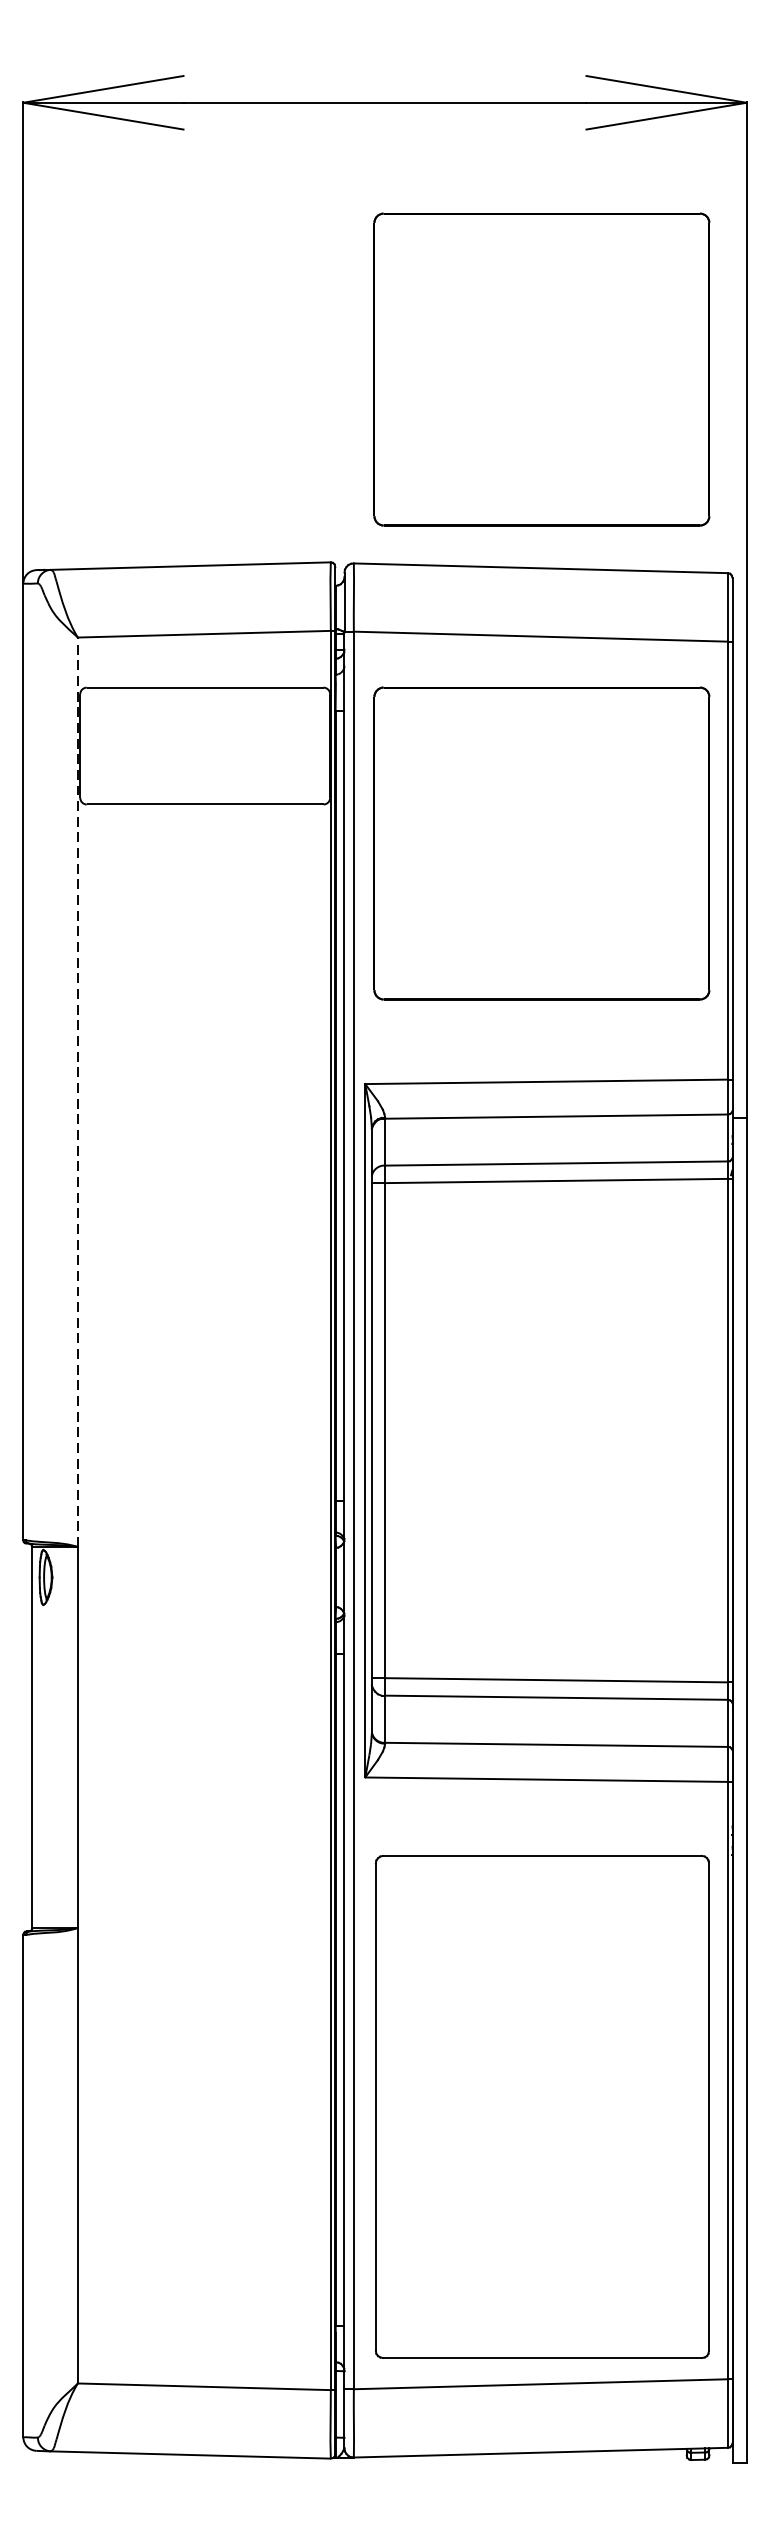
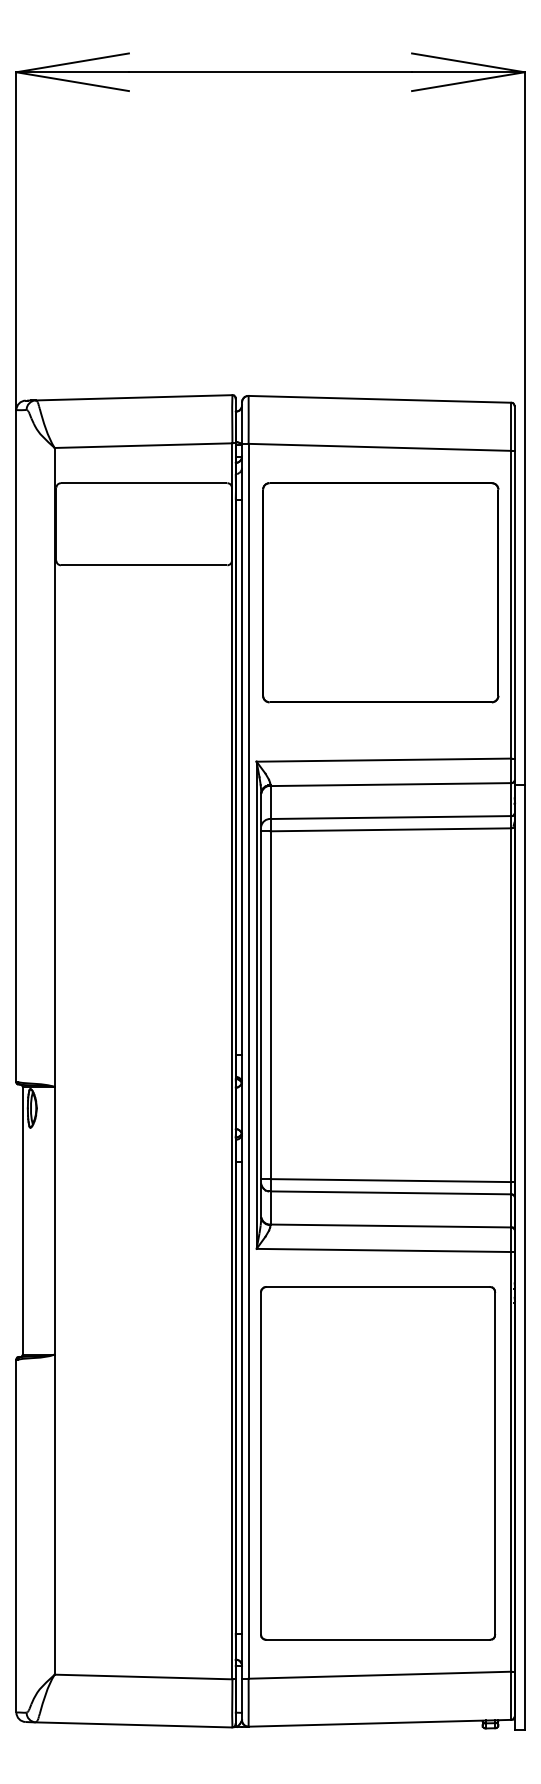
part: (541, 369) -> (380, 259), removed
line: (77, 1090) -> (54, 766), dashed -> solid
part: (542, 2107) -> (378, 1463), moved

